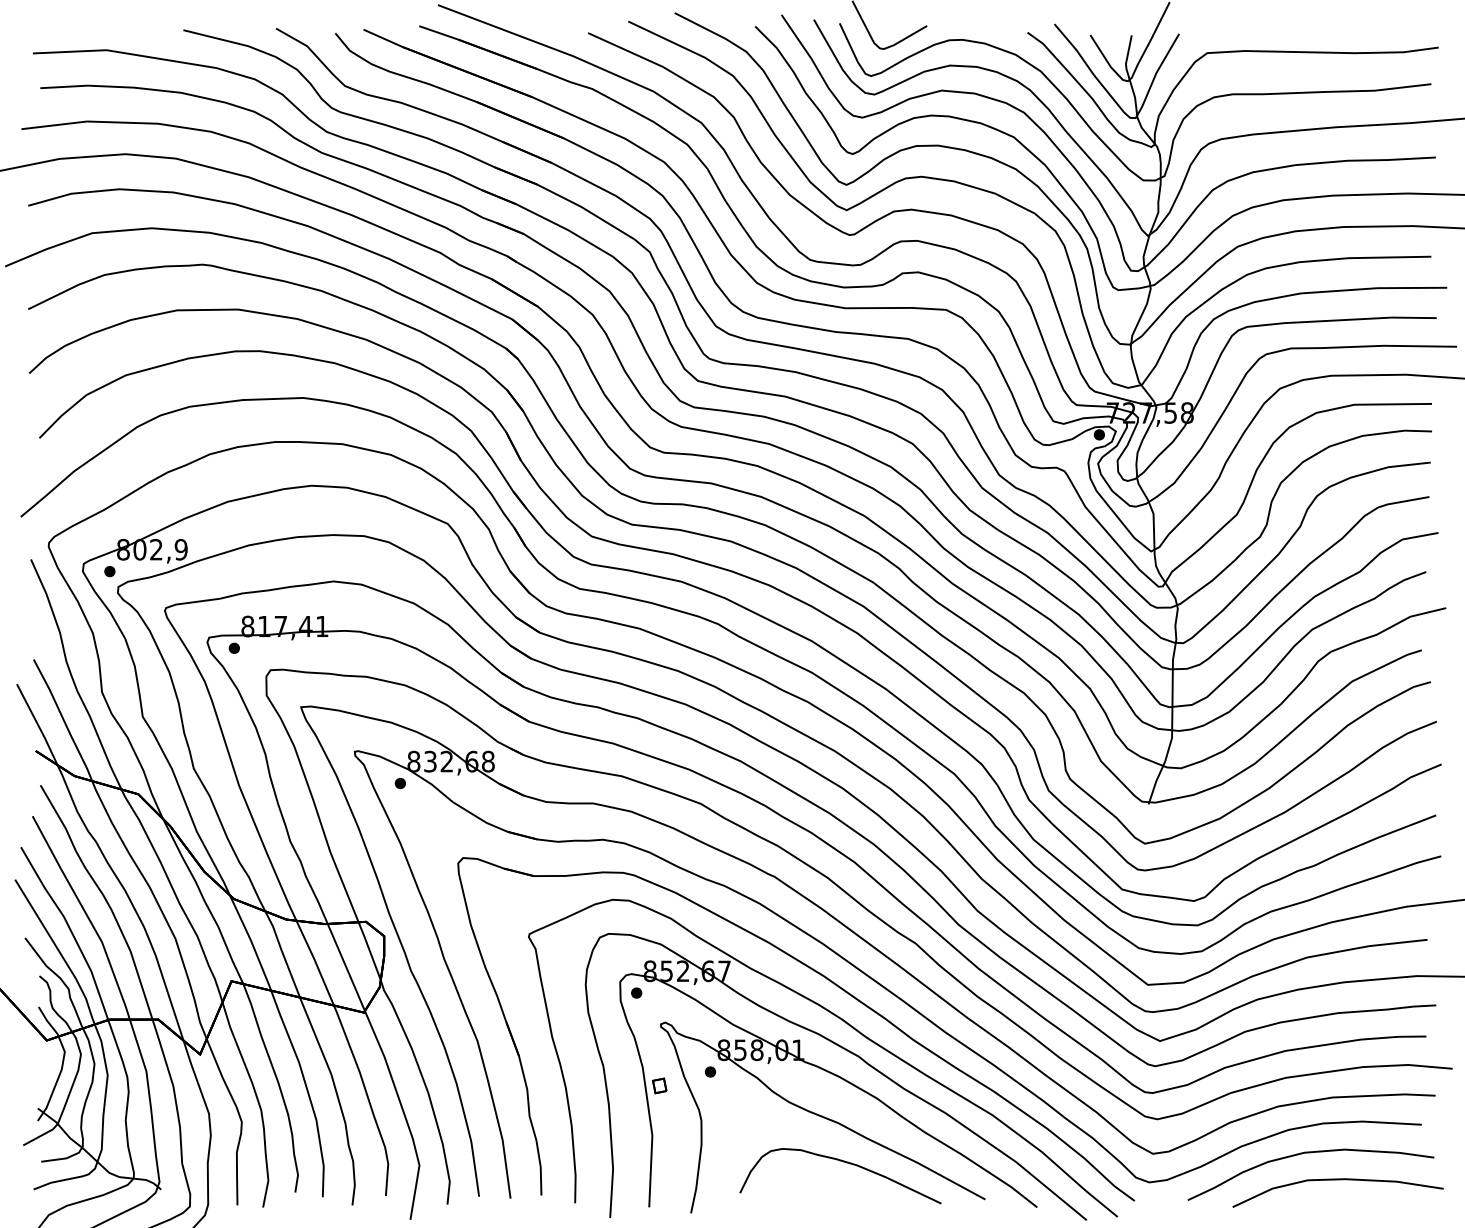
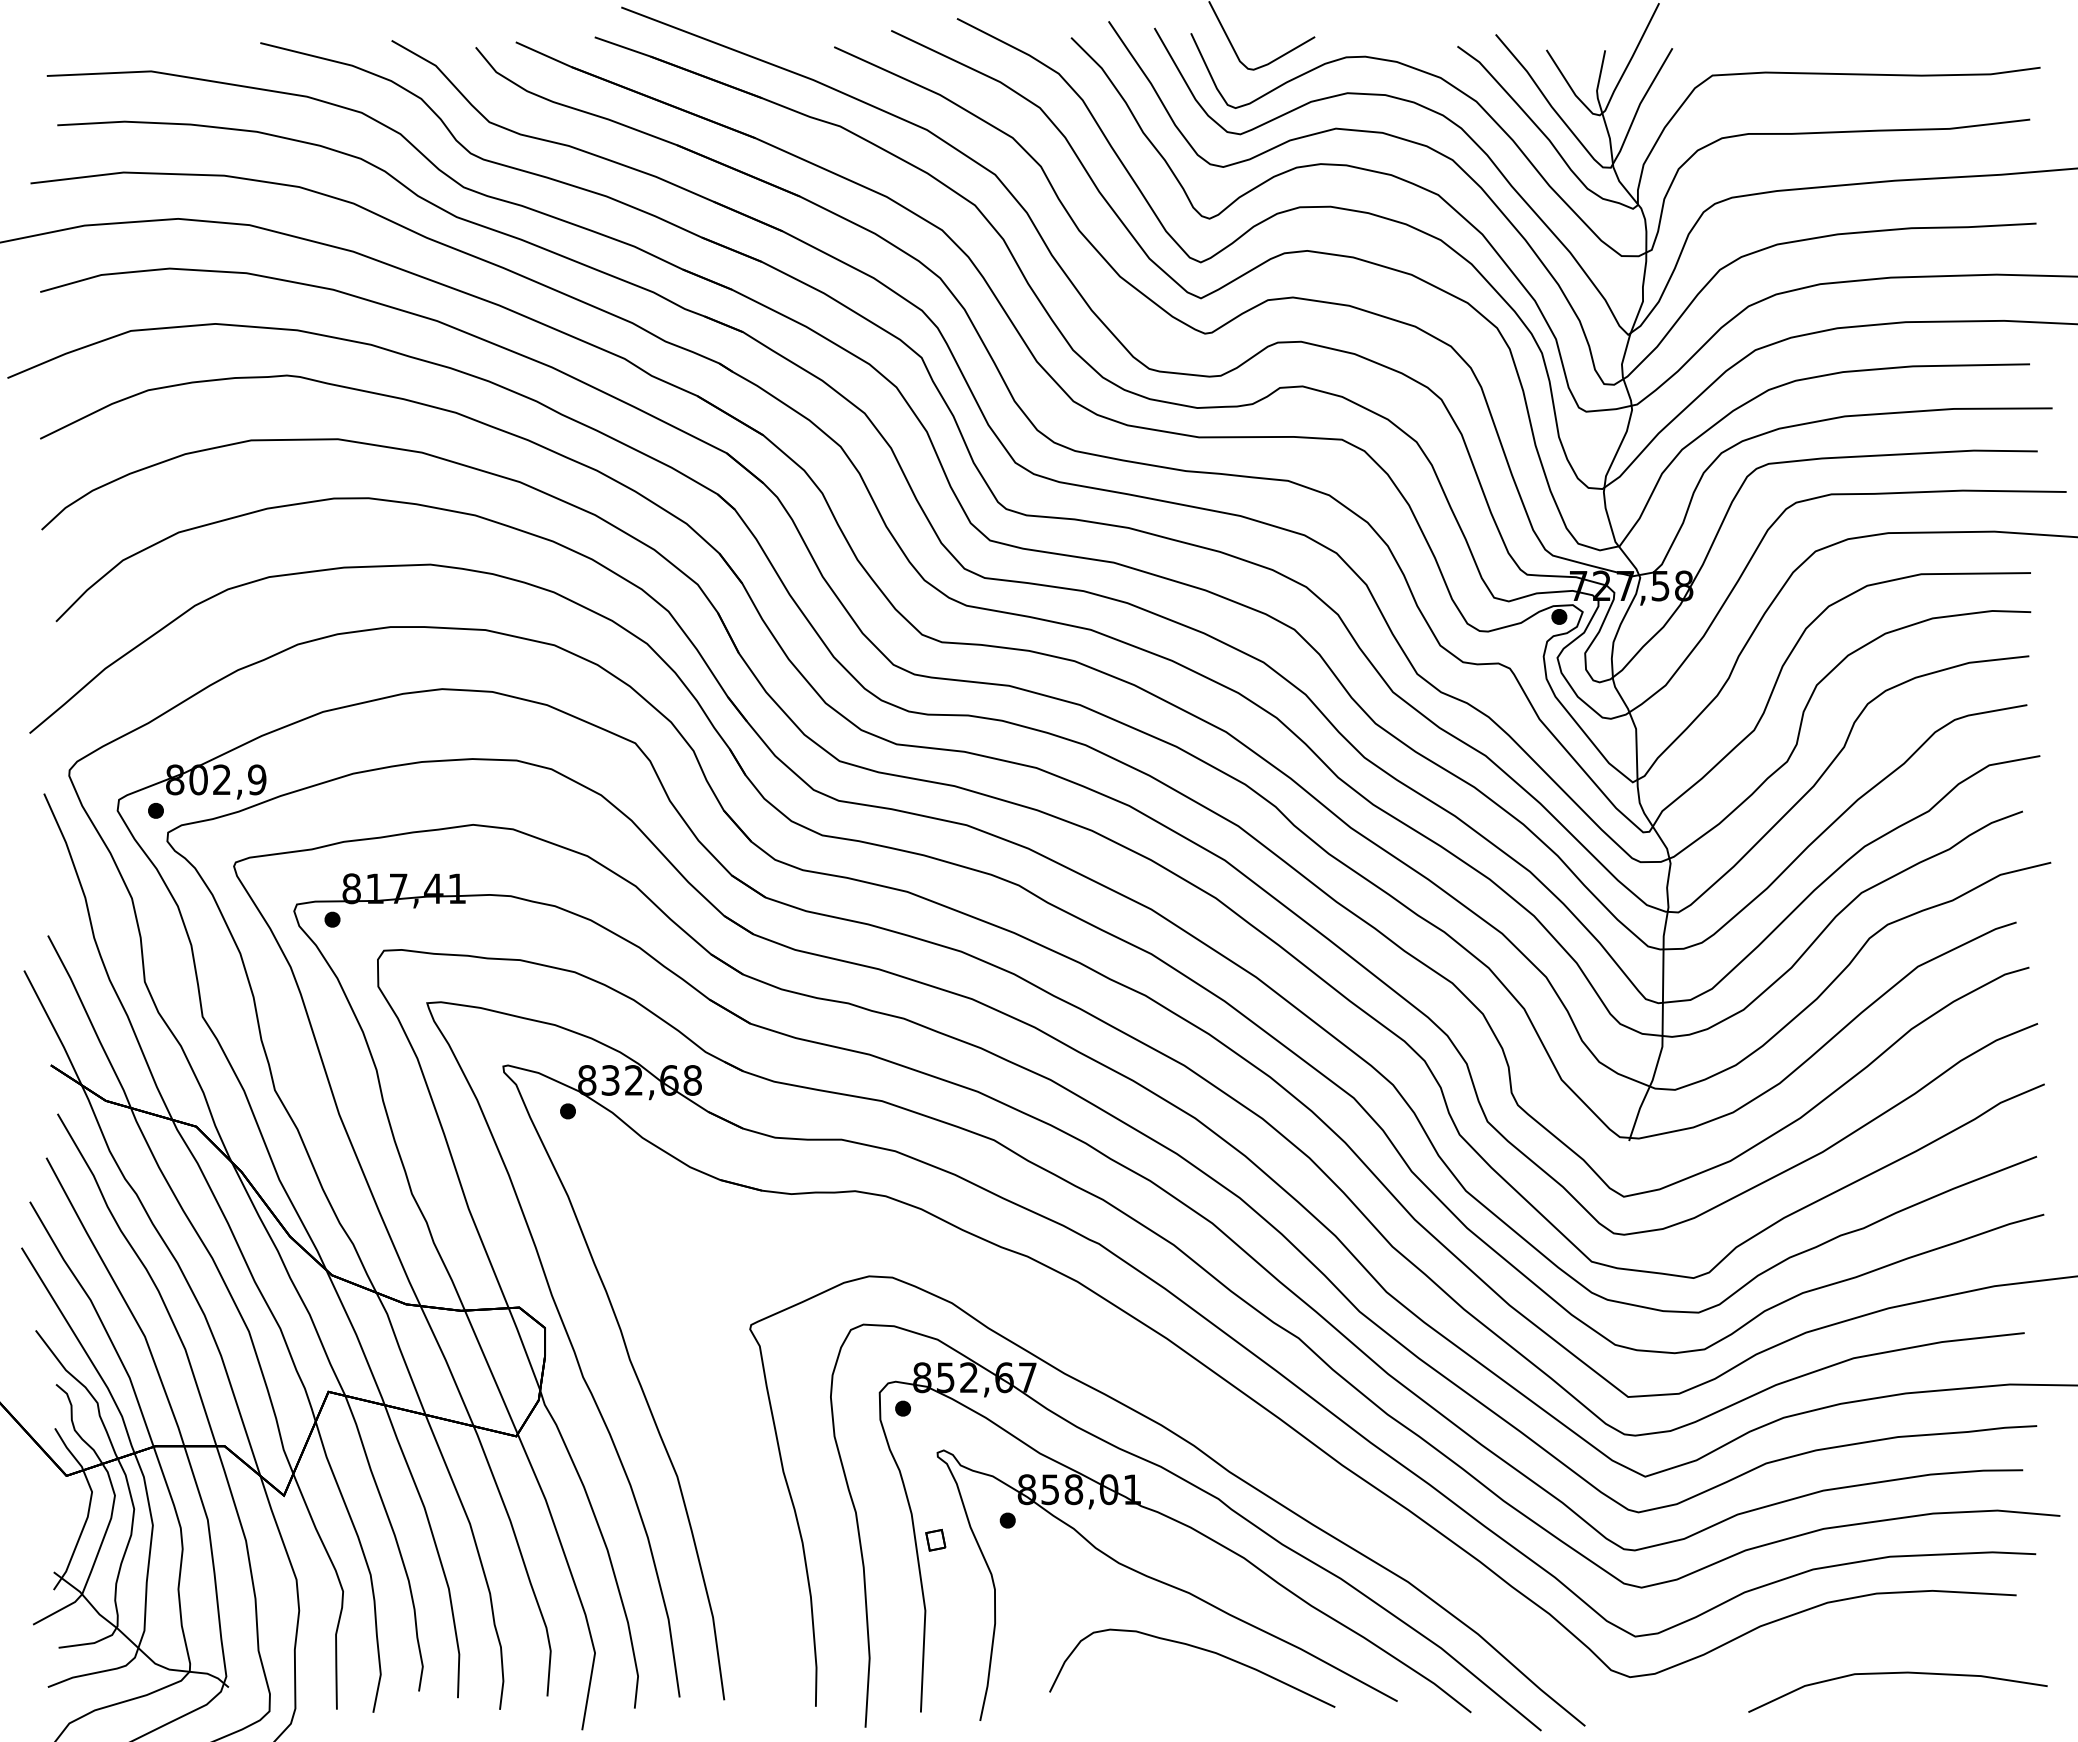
part: (832, 983) -> (1180, 1394), removed
curve: (1311, 1153) -> (1859, 1635), removed

